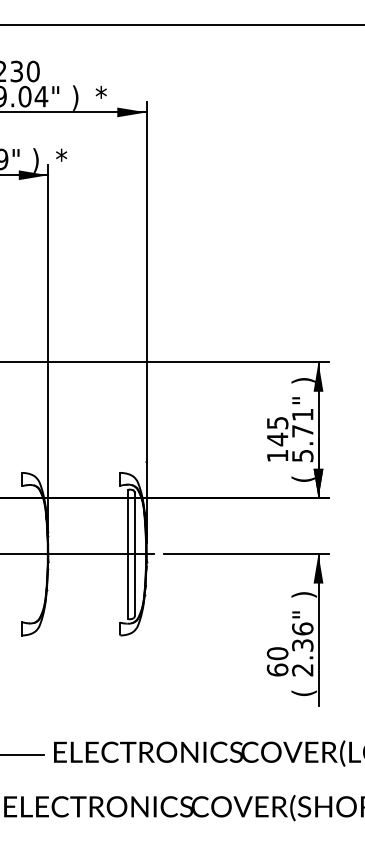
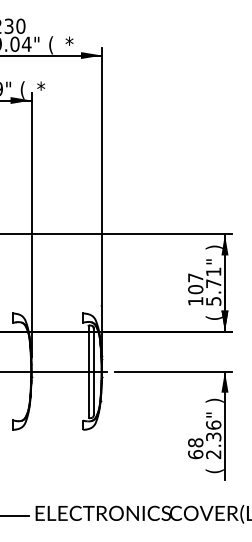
text: (75, 97) -> (51, 44), ) -> (
text: (35, 160) -> (22, 89), ) -> (
text: (277, 431) -> (195, 283), 145 -> 107
text: (277, 653) -> (195, 442), 60 -> 68

